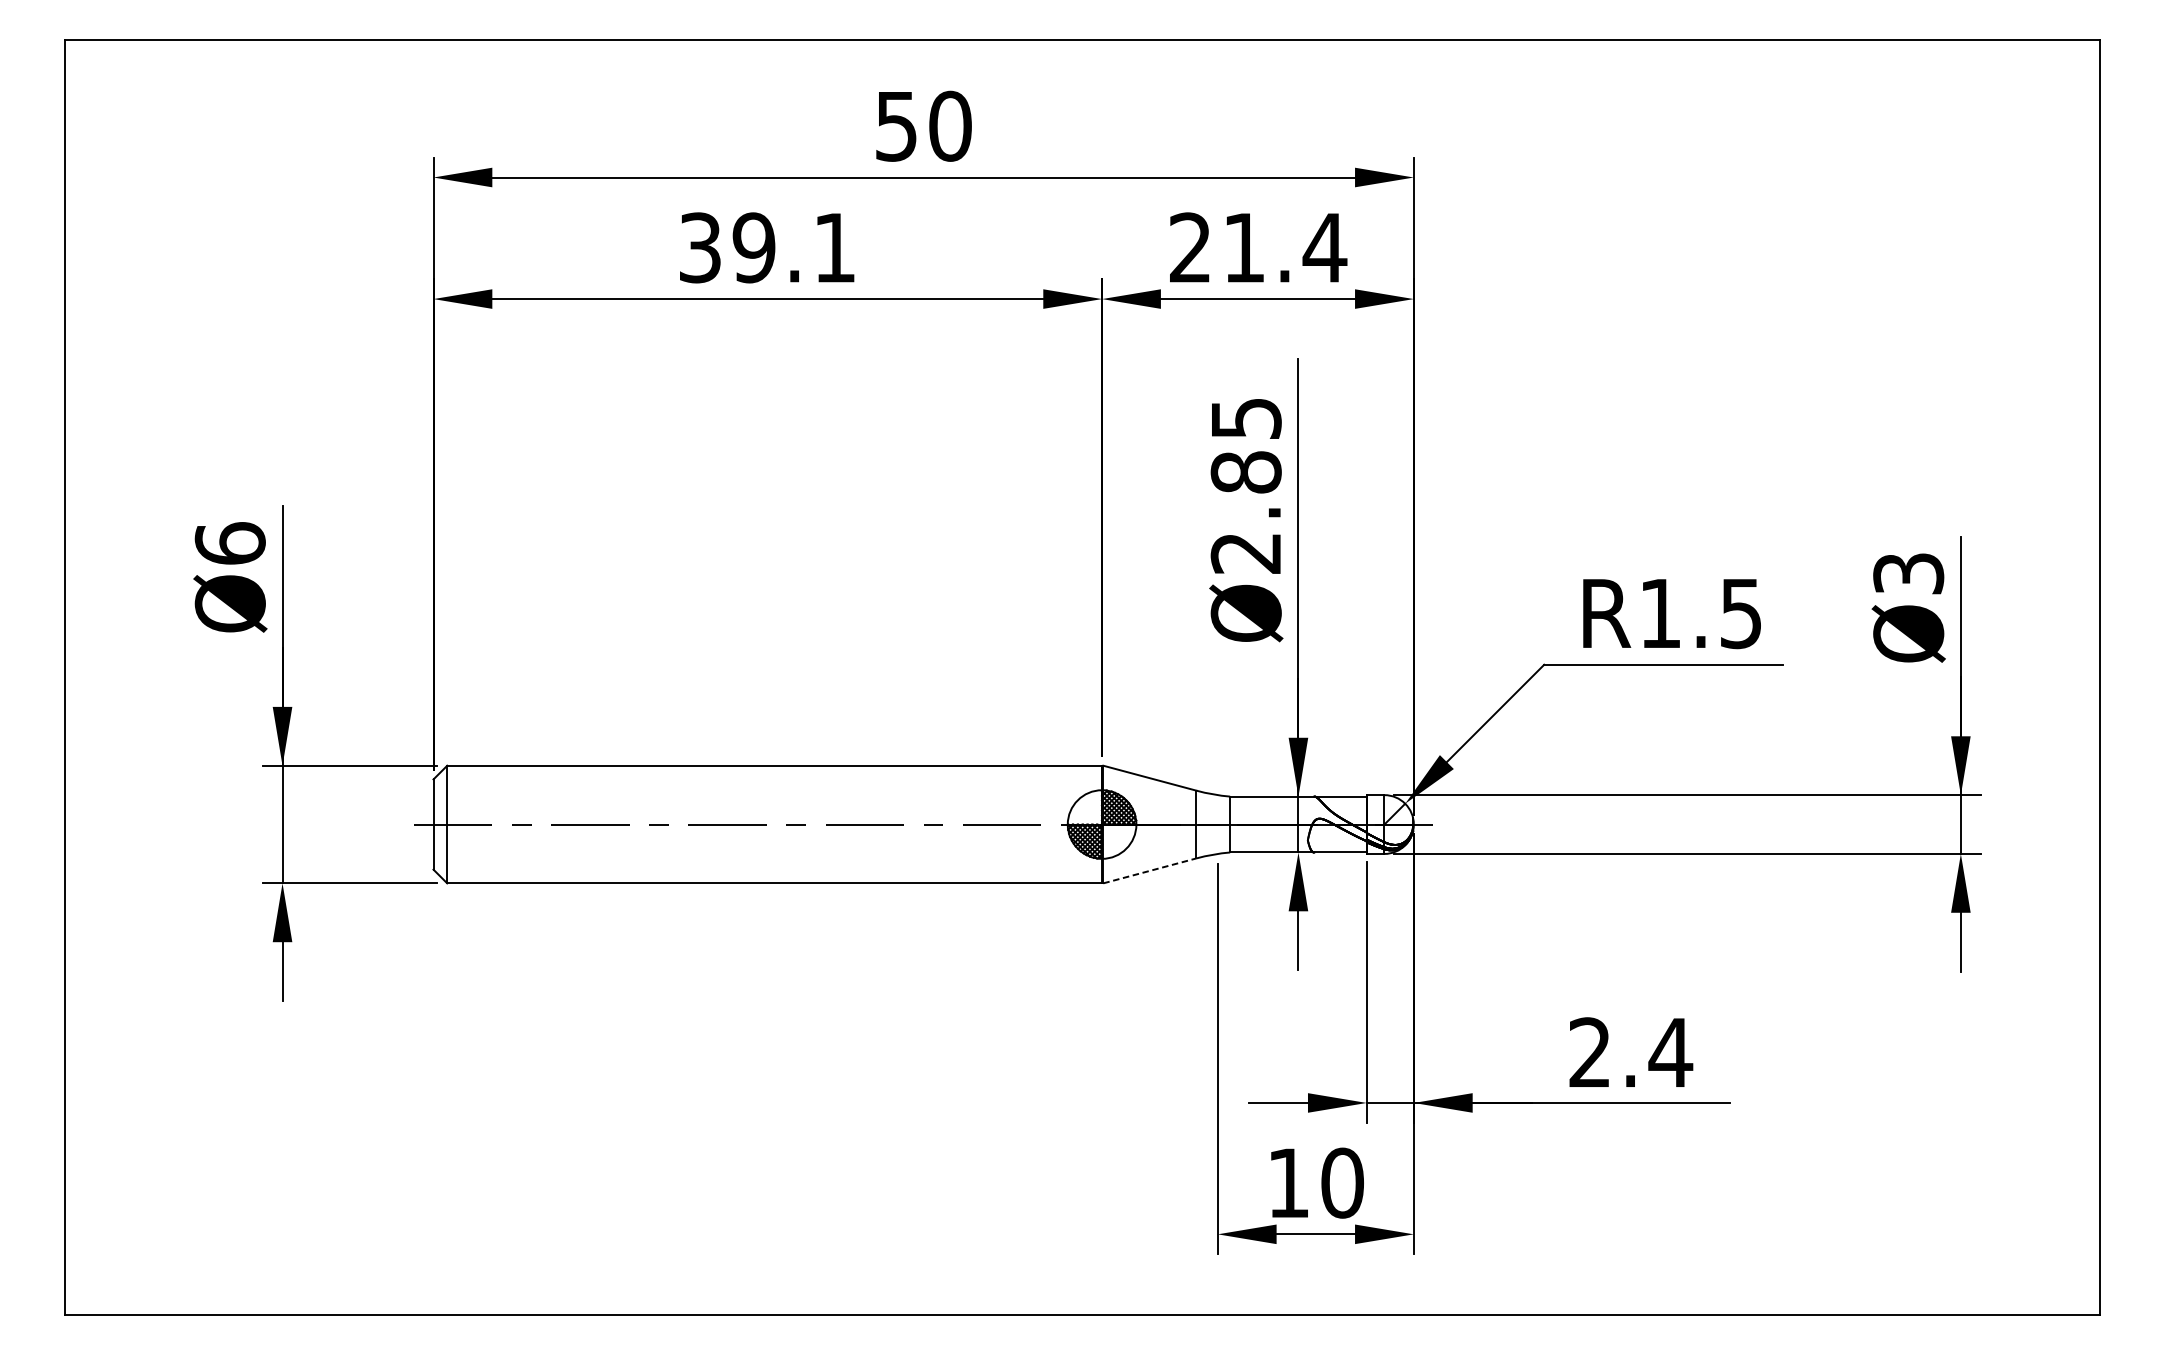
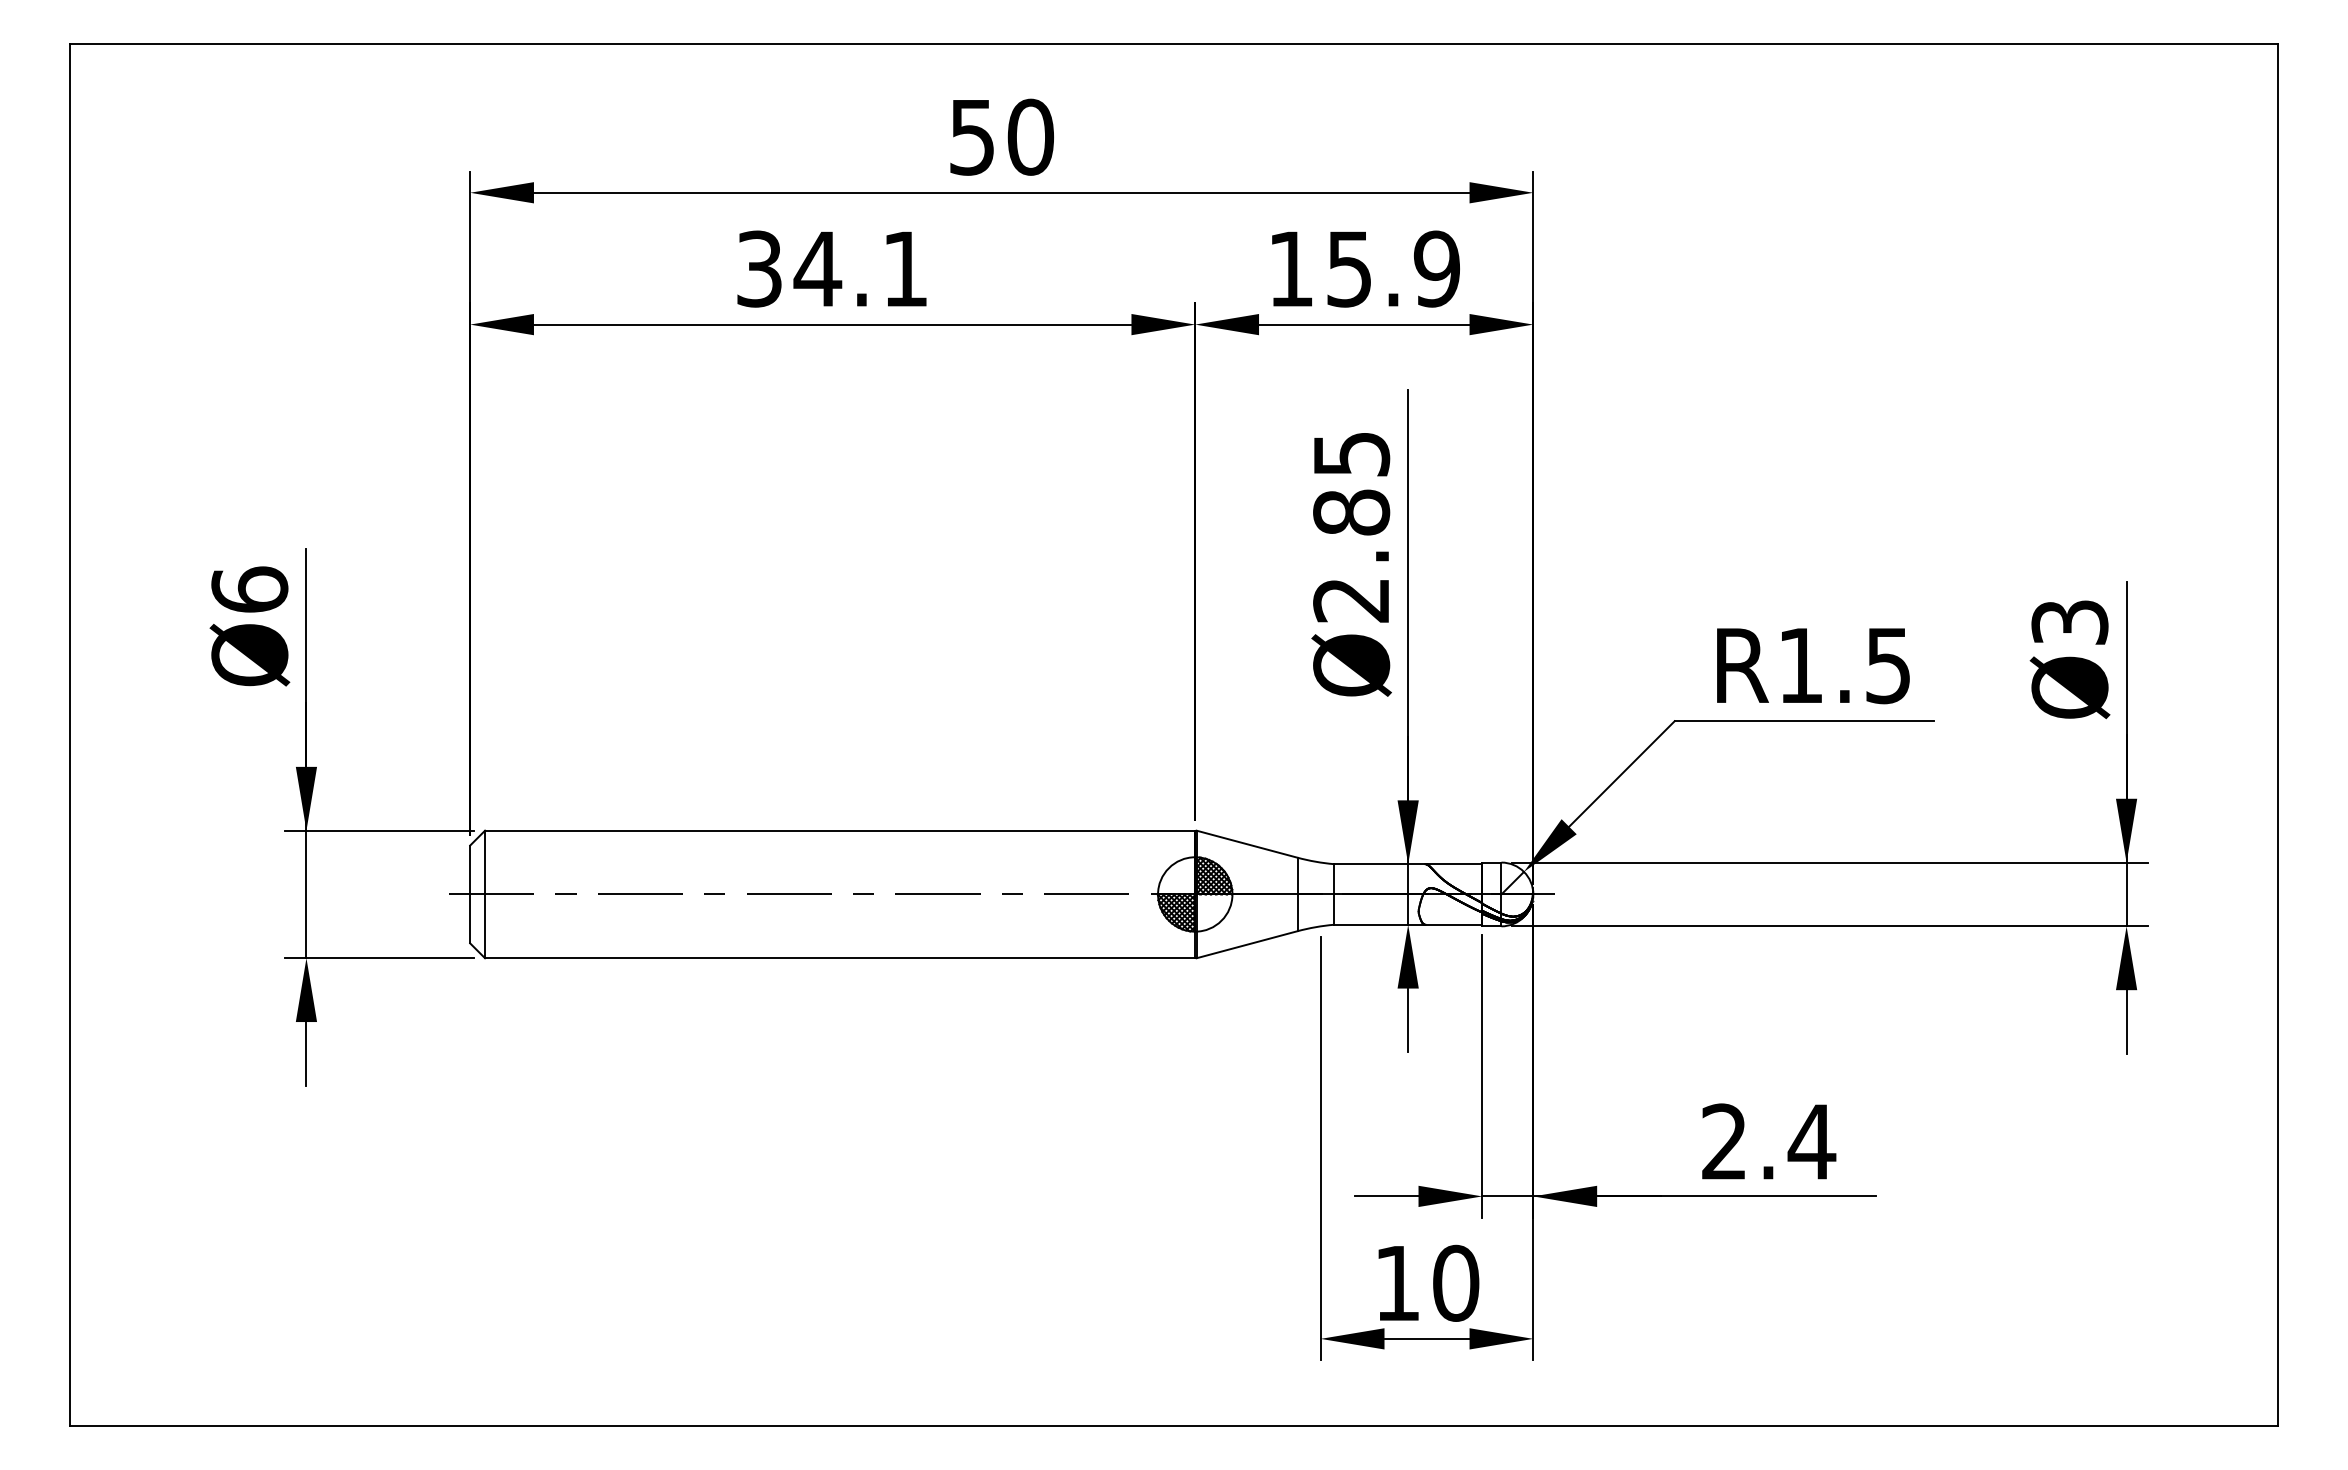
text: (753, 247) -> (817, 268), 39.1 -> 34.1
text: (1258, 247) -> (1364, 268), 21.4 -> 15.9
line: (1150, 870) -> (1247, 944), dashed -> solid

